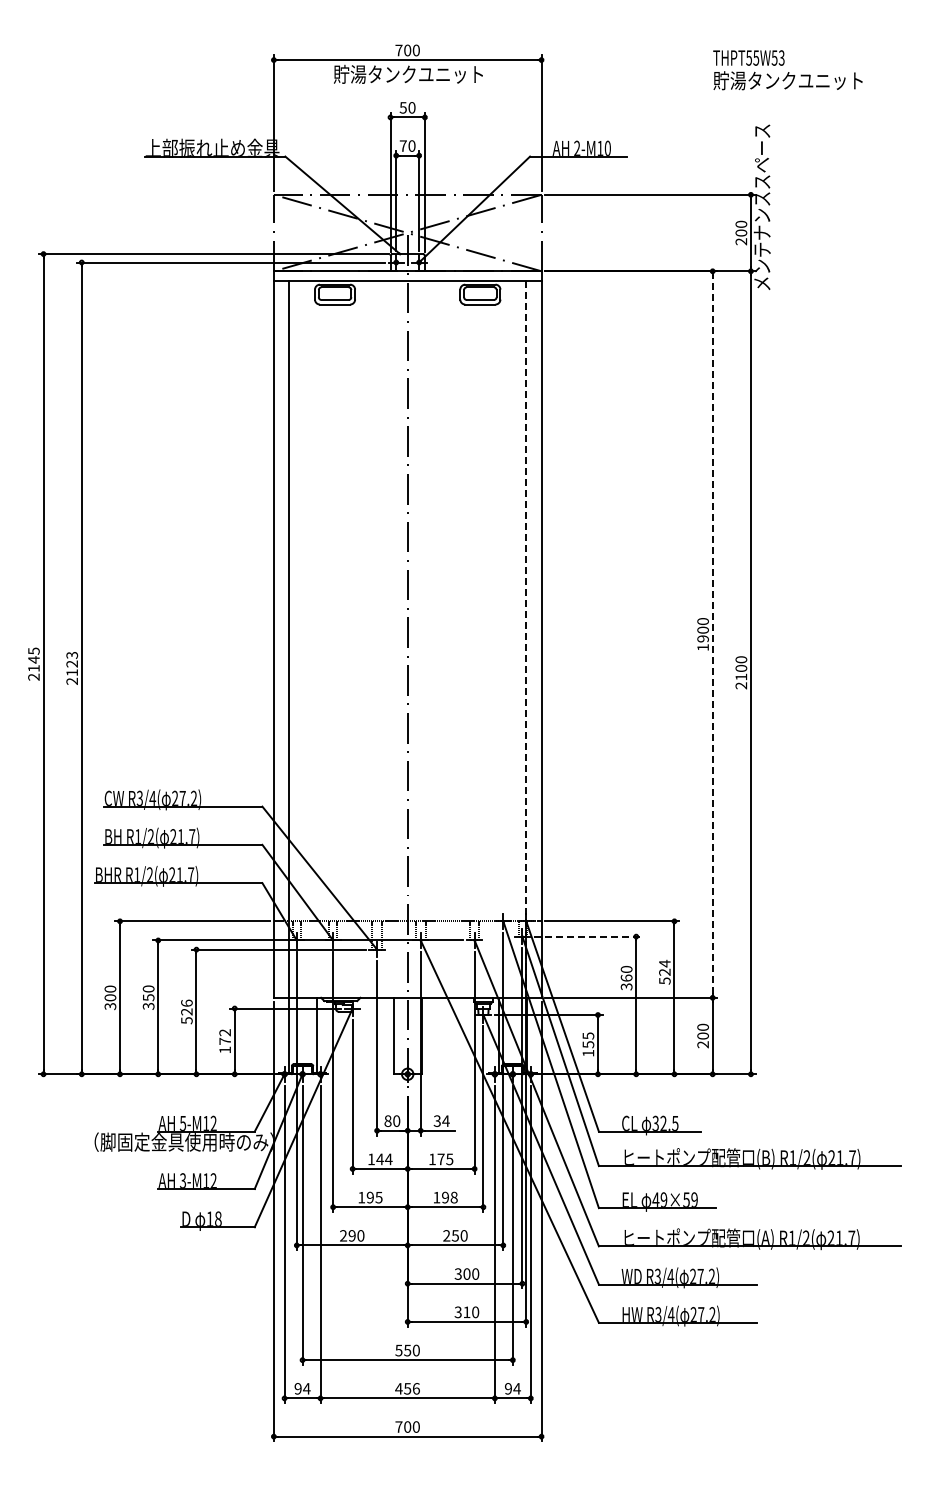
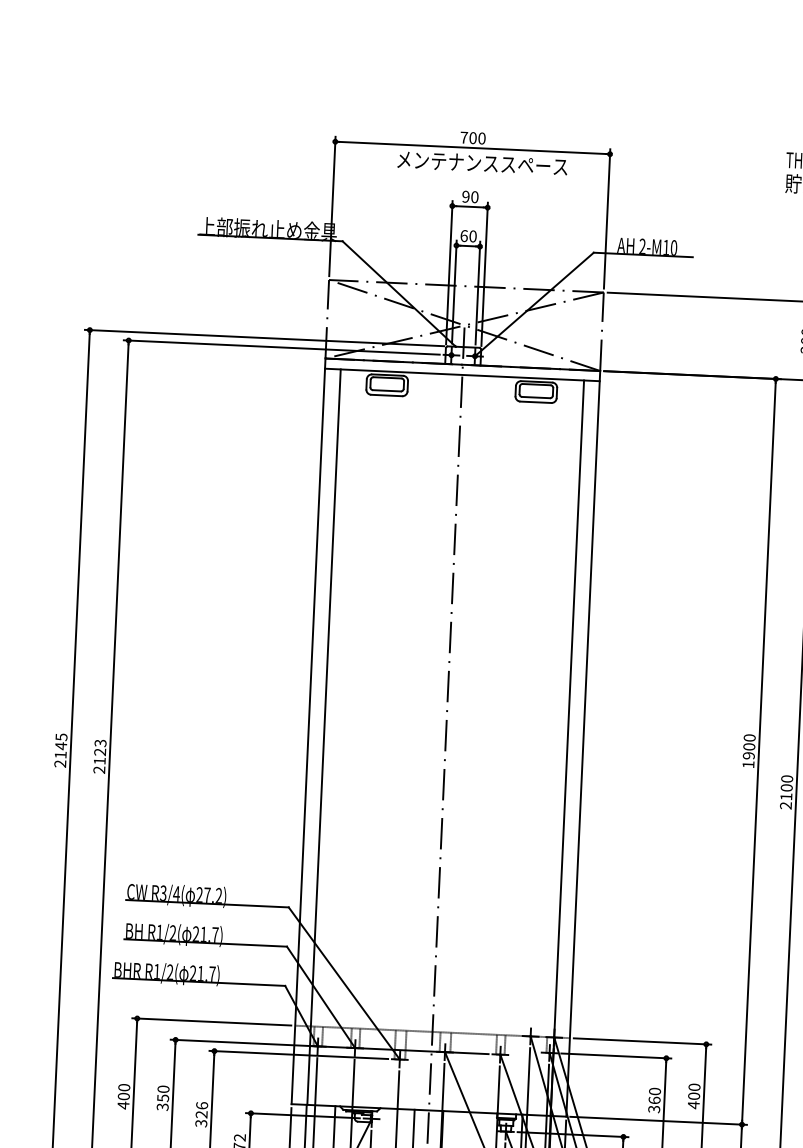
text: (417, 73) -> (482, 162), 貯湯タンクユニット -> メンテナンススペース
text: (402, 107) -> (465, 196), 50 -> 90
text: (402, 145) -> (463, 235), 70 -> 60
line: (712, 634) -> (758, 751), dashed -> solid
line: (526, 640) -> (567, 749), dashed -> solid
line: (587, 936) -> (616, 1055), dashed -> solid
text: (664, 971) -> (693, 1095), 524 -> 400
text: (110, 1006) -> (123, 1105), 300 -> 400
text: (186, 1020) -> (200, 1123), 526 -> 326

